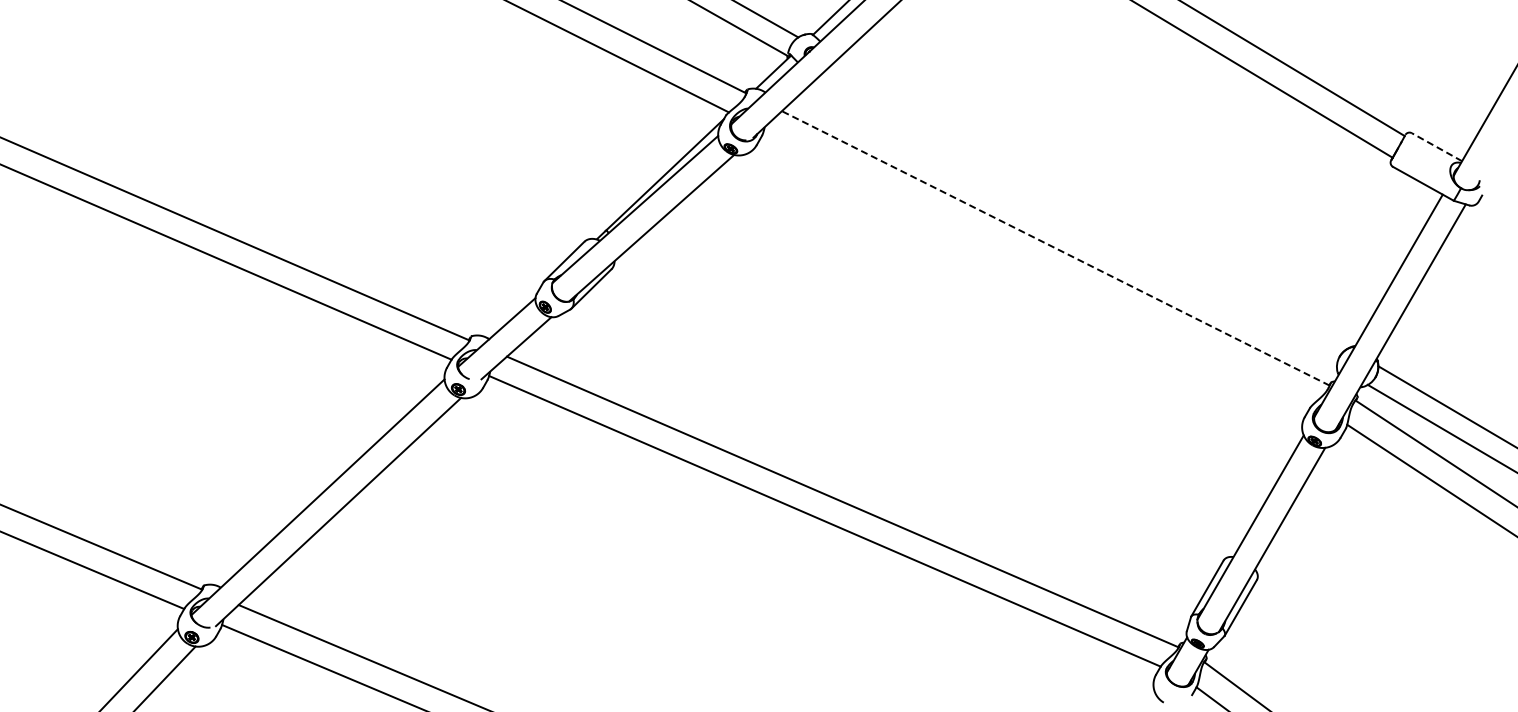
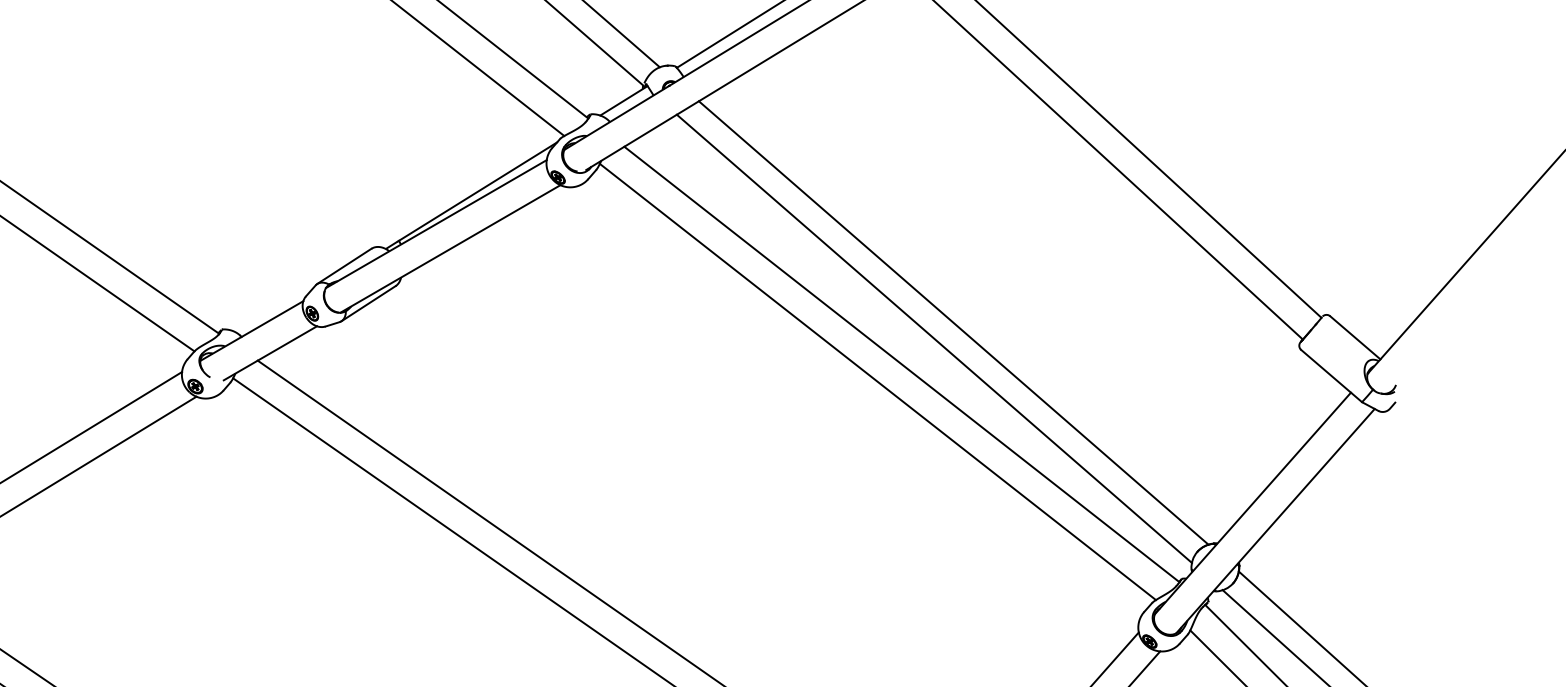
line: (1436, 147) -> (1354, 338), dashed -> solid
line: (1092, 203) -> (953, 322), added
line: (1079, 220) -> (935, 338), added
line: (1055, 248) -> (901, 364), dashed -> solid
line: (1038, 267) -> (878, 382), added

